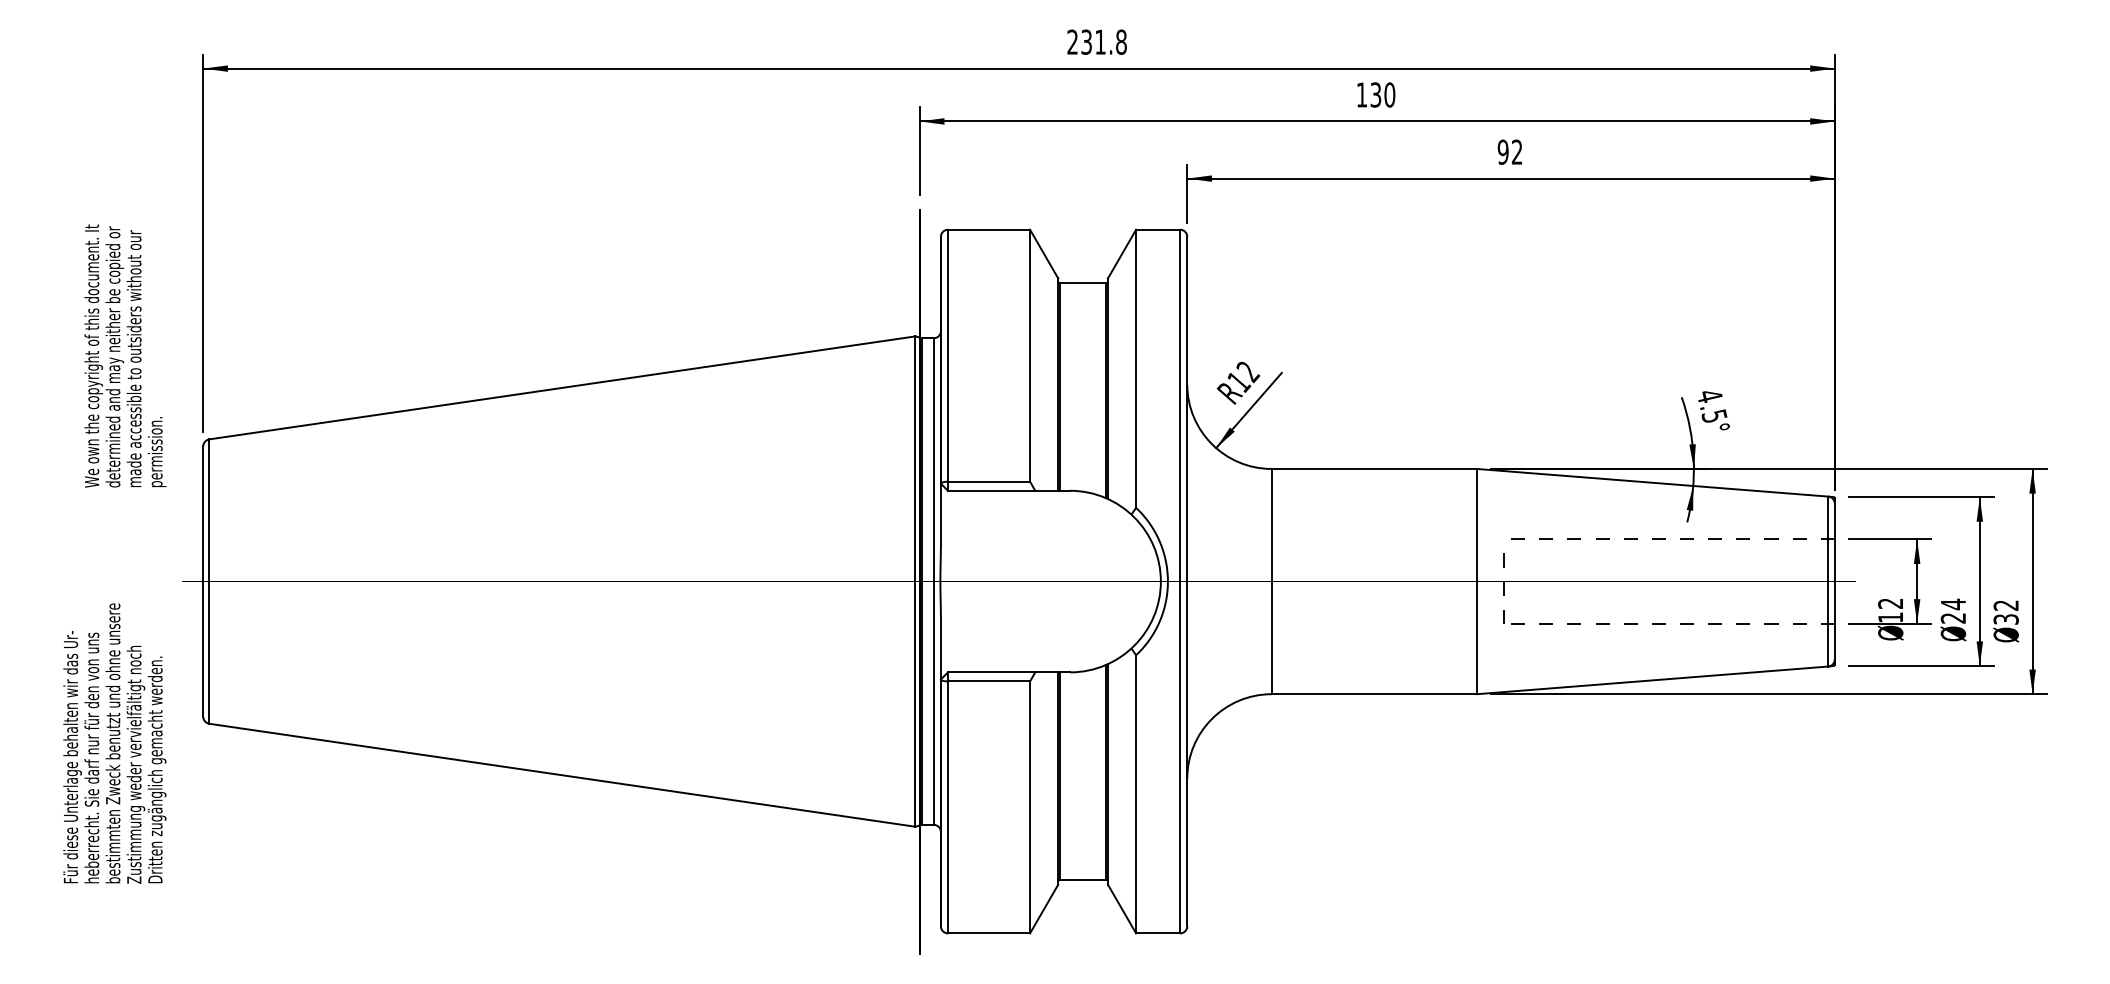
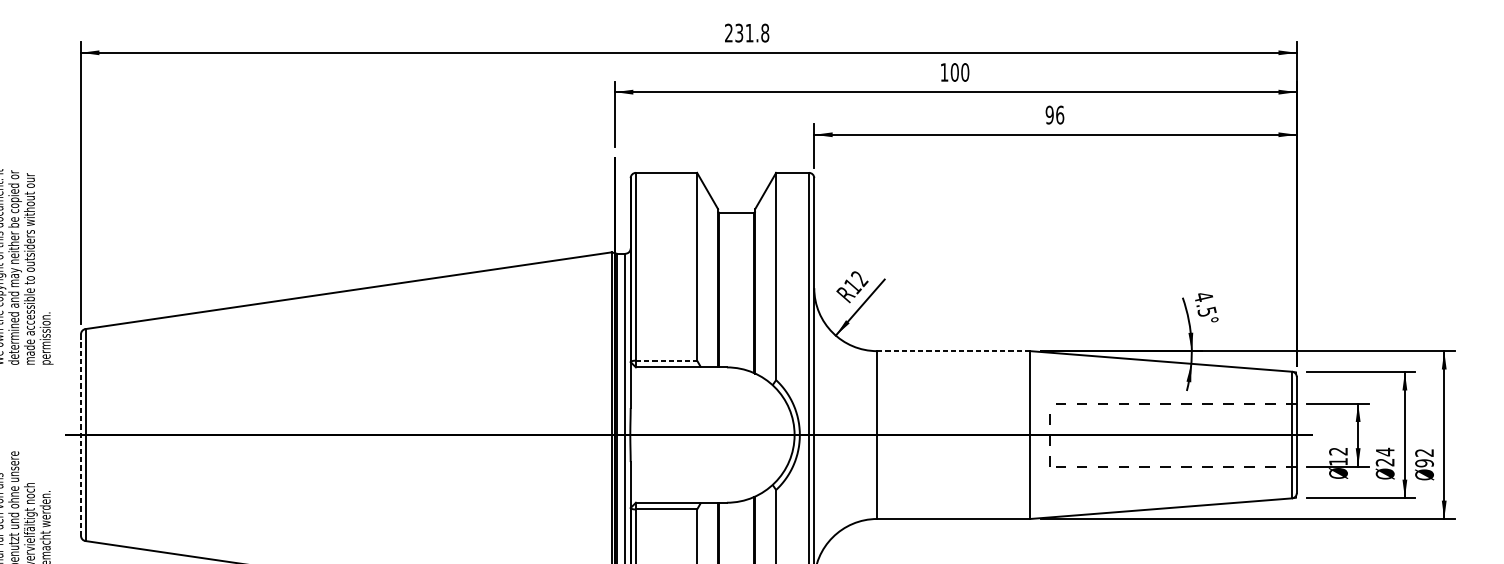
text: (1375, 94) -> (954, 72), 130 -> 100
text: (1516, 151) -> (1059, 114), 92 -> 96
line: (1374, 468) -> (953, 350), solid -> dashed
line: (989, 481) -> (666, 360), solid -> dashed
line: (203, 582) -> (81, 435), solid -> dashed
text: (2005, 619) -> (1424, 463), 32 -> 92

